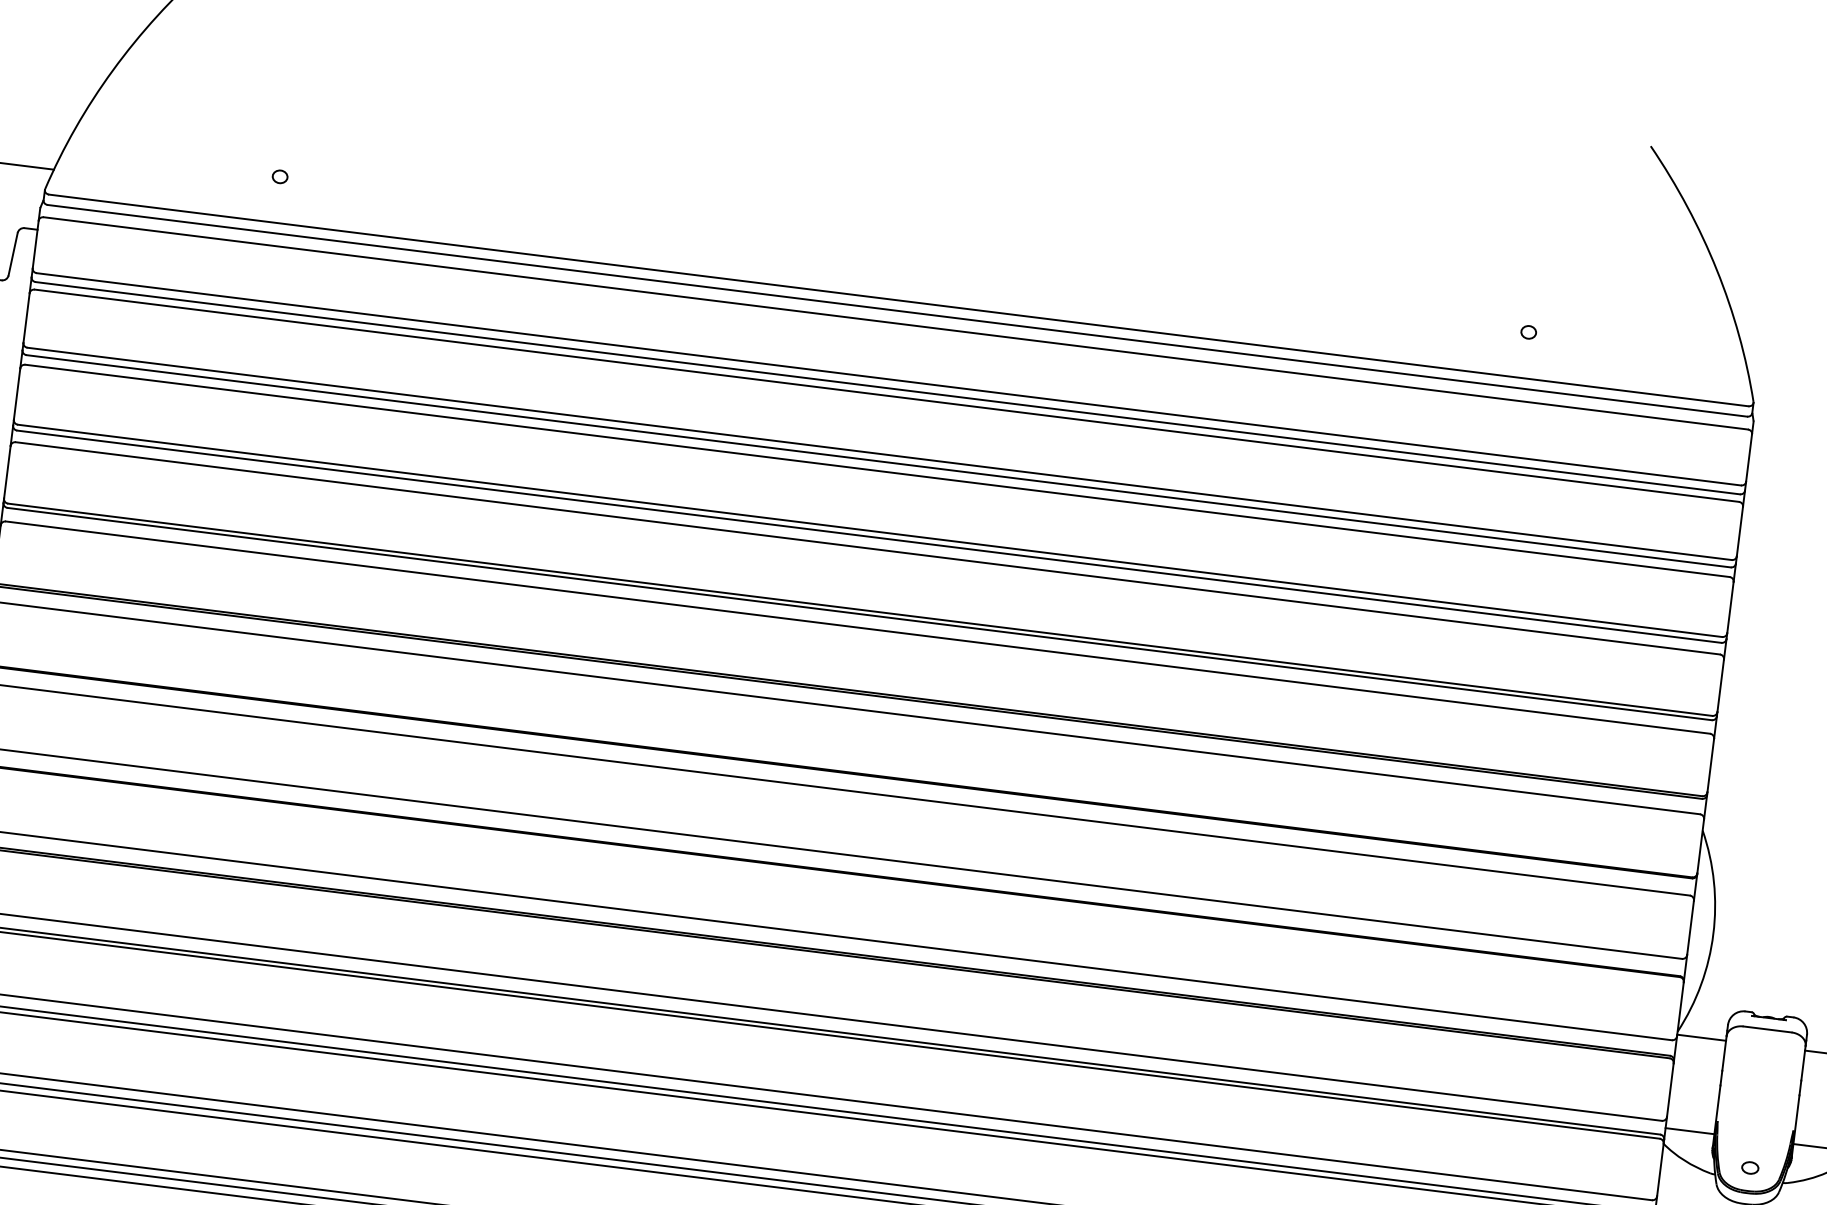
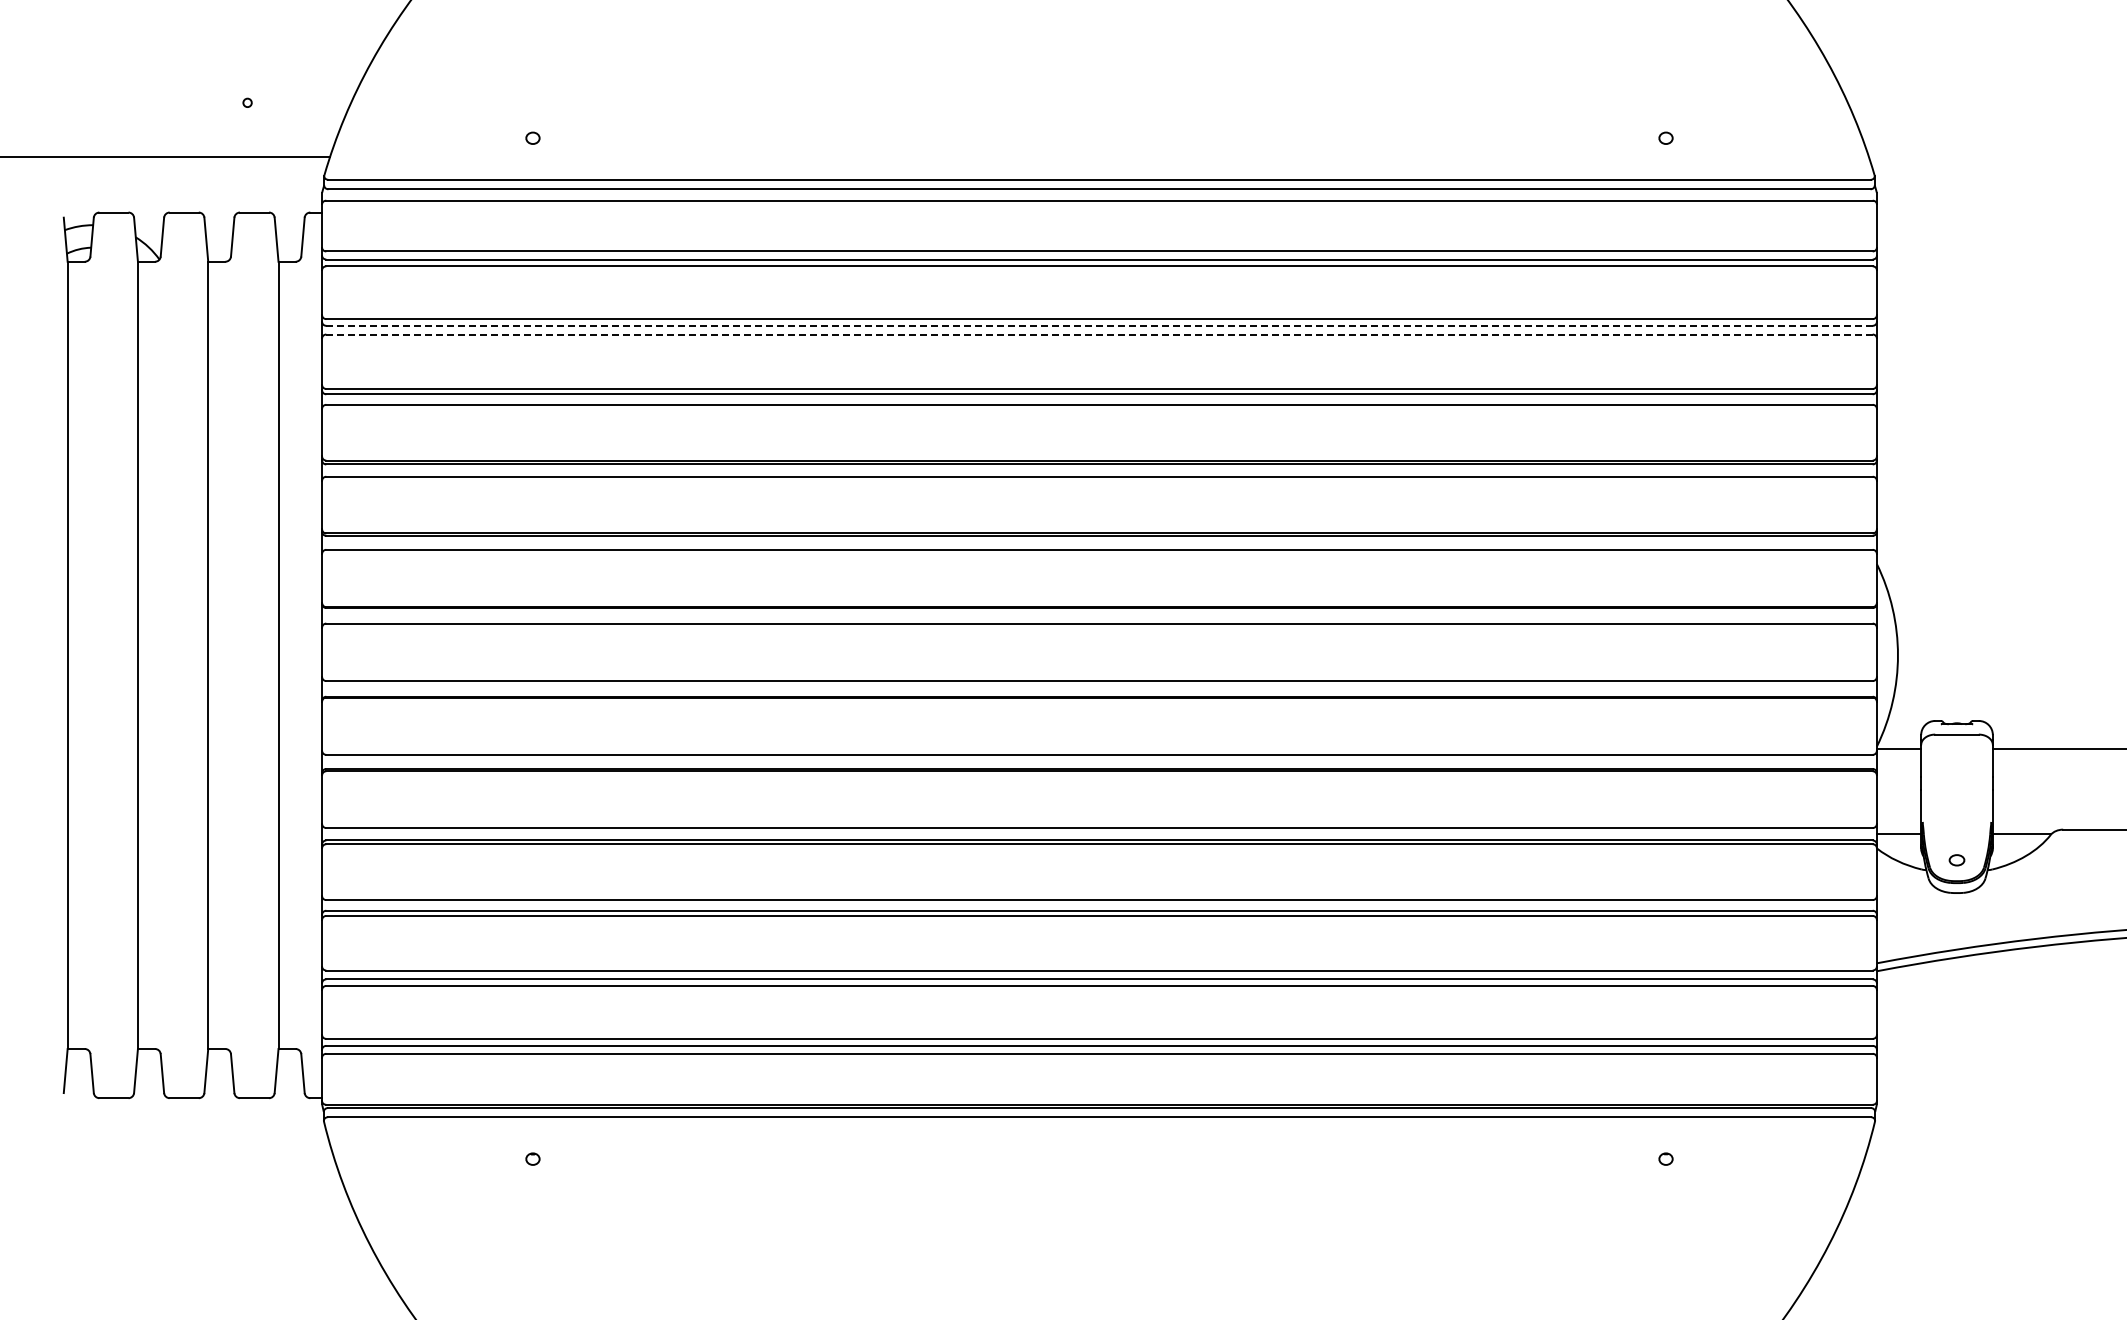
line: (878, 460) -> (1099, 325), solid -> dashed
line: (877, 470) -> (1099, 334), solid -> dashed

